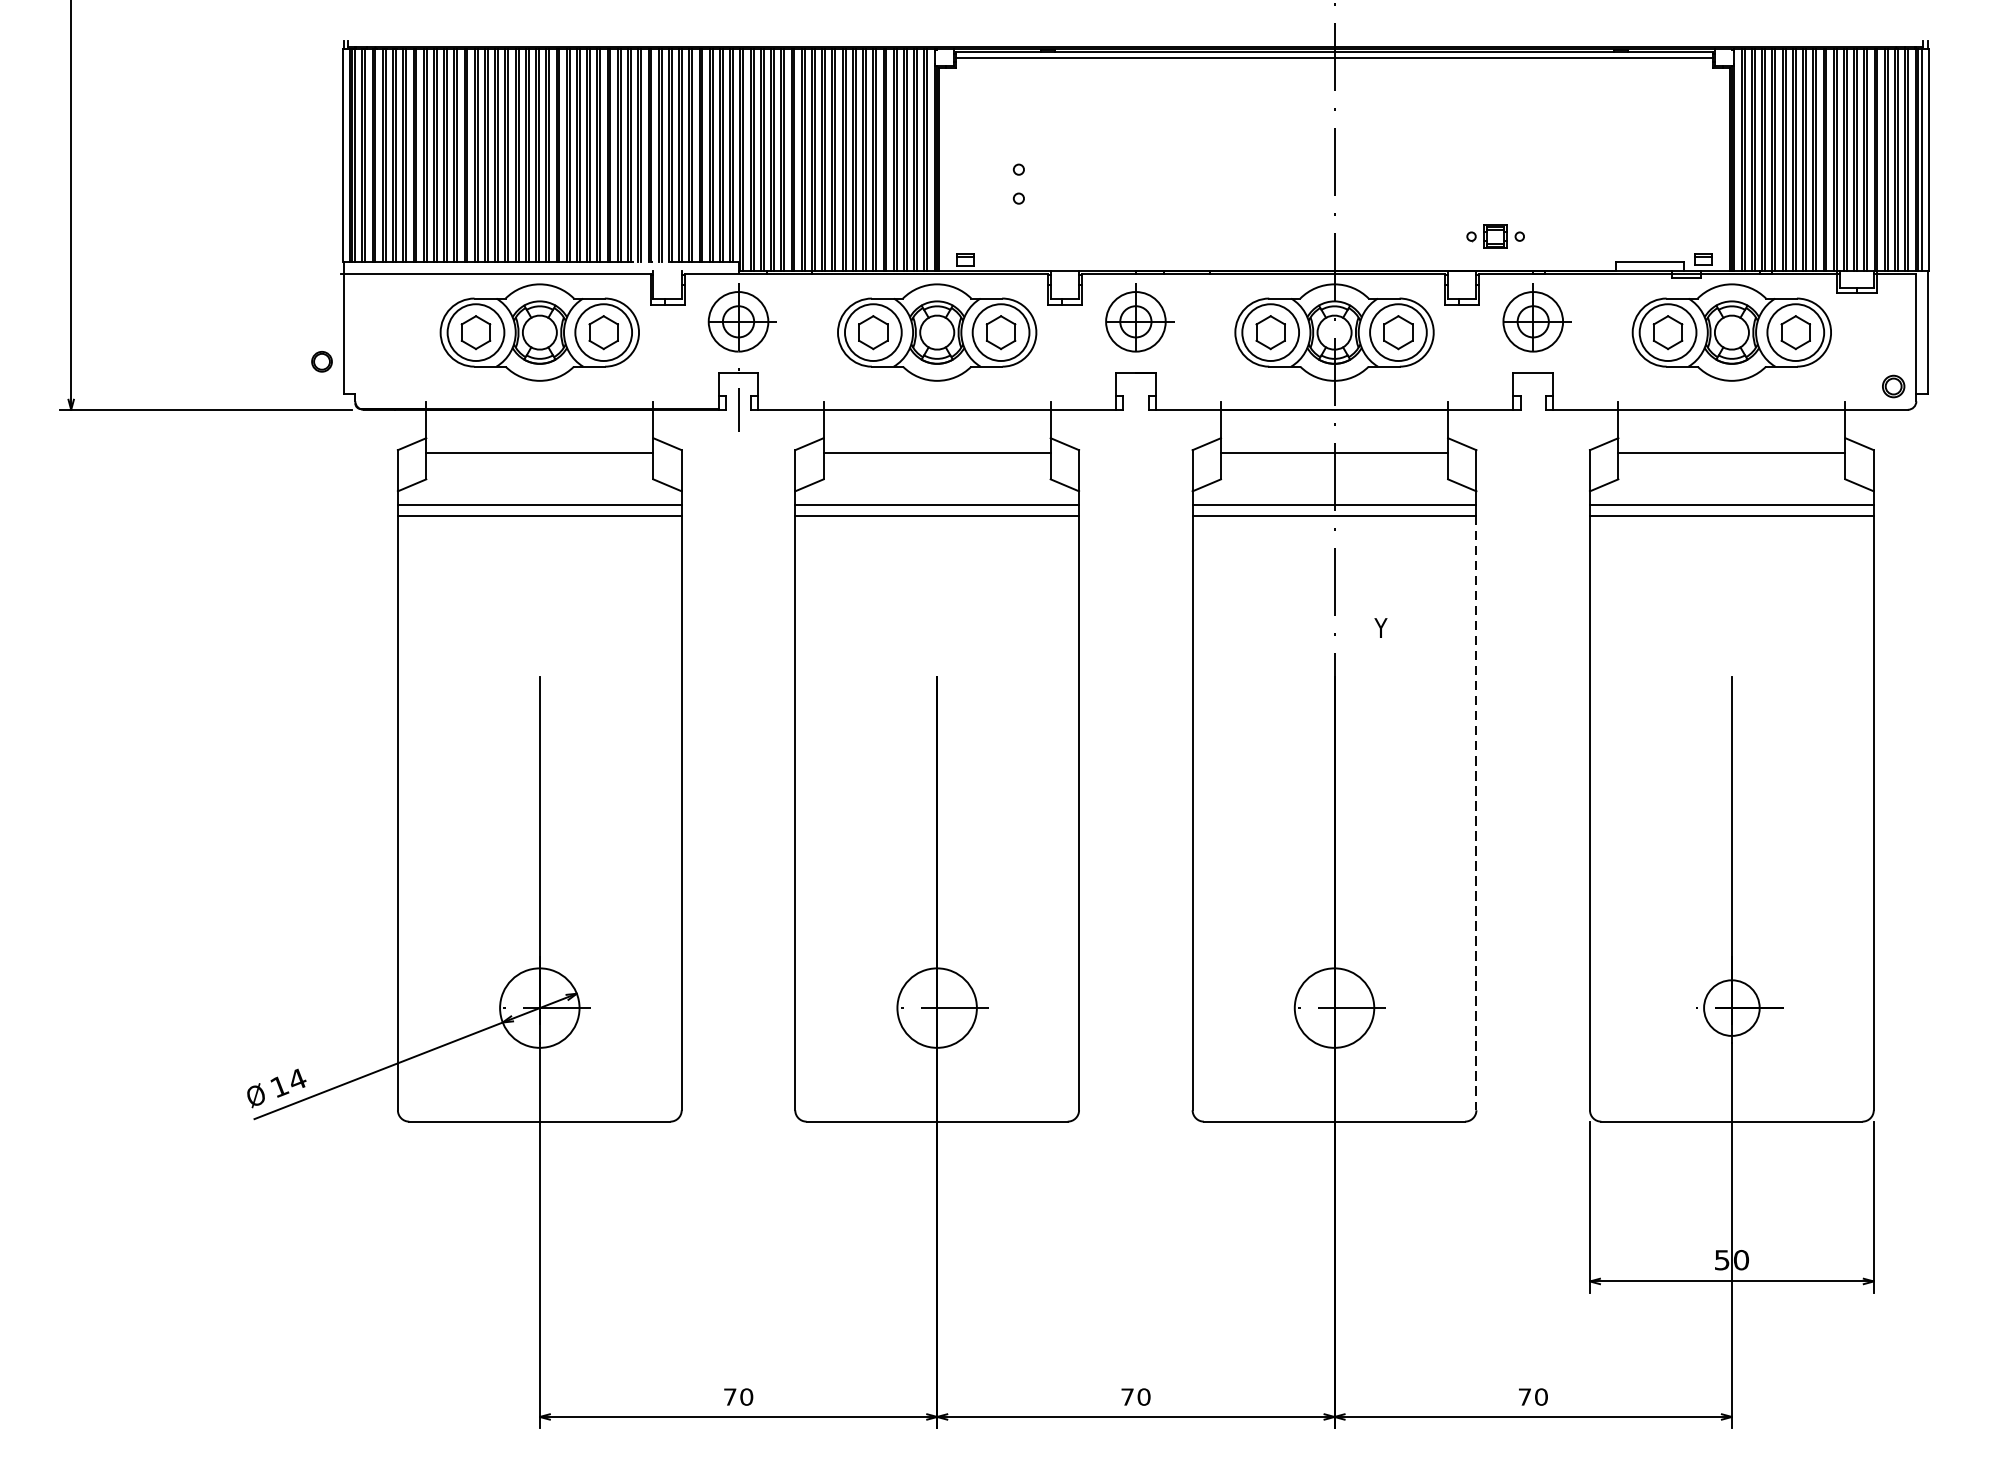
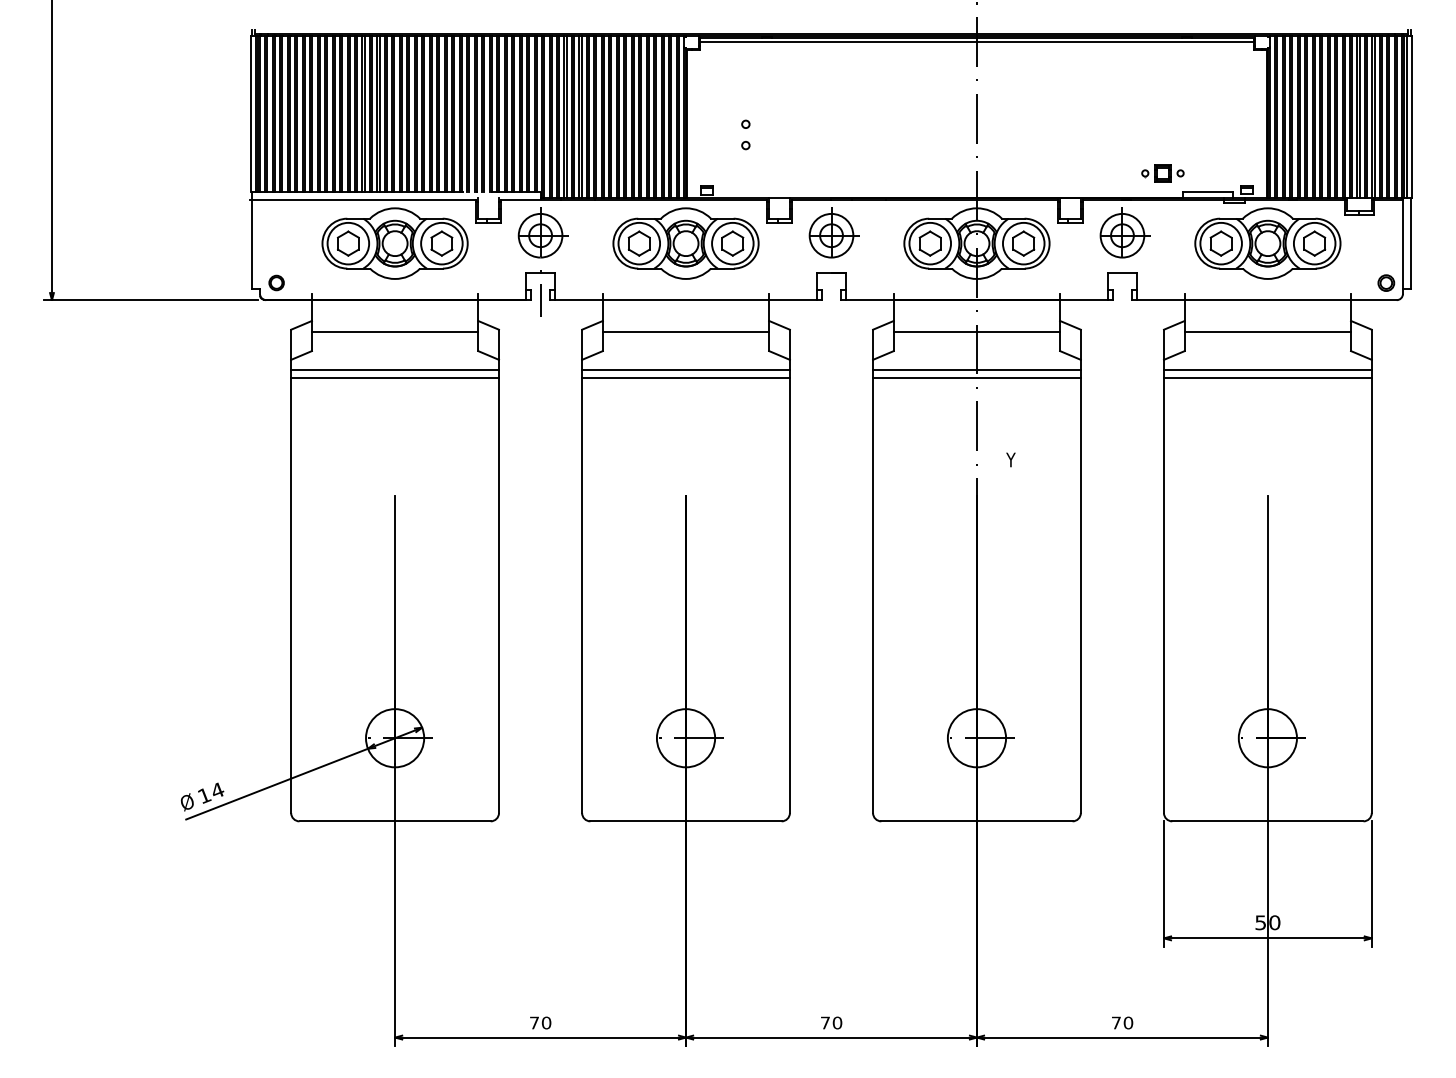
part: (1495, 236) -> (1162, 173), moved
part: (321, 361) -> (276, 282), moved
line: (1475, 813) -> (1080, 595), dashed -> solid
circle: (1731, 1008) -> (1267, 738), size x1.43

